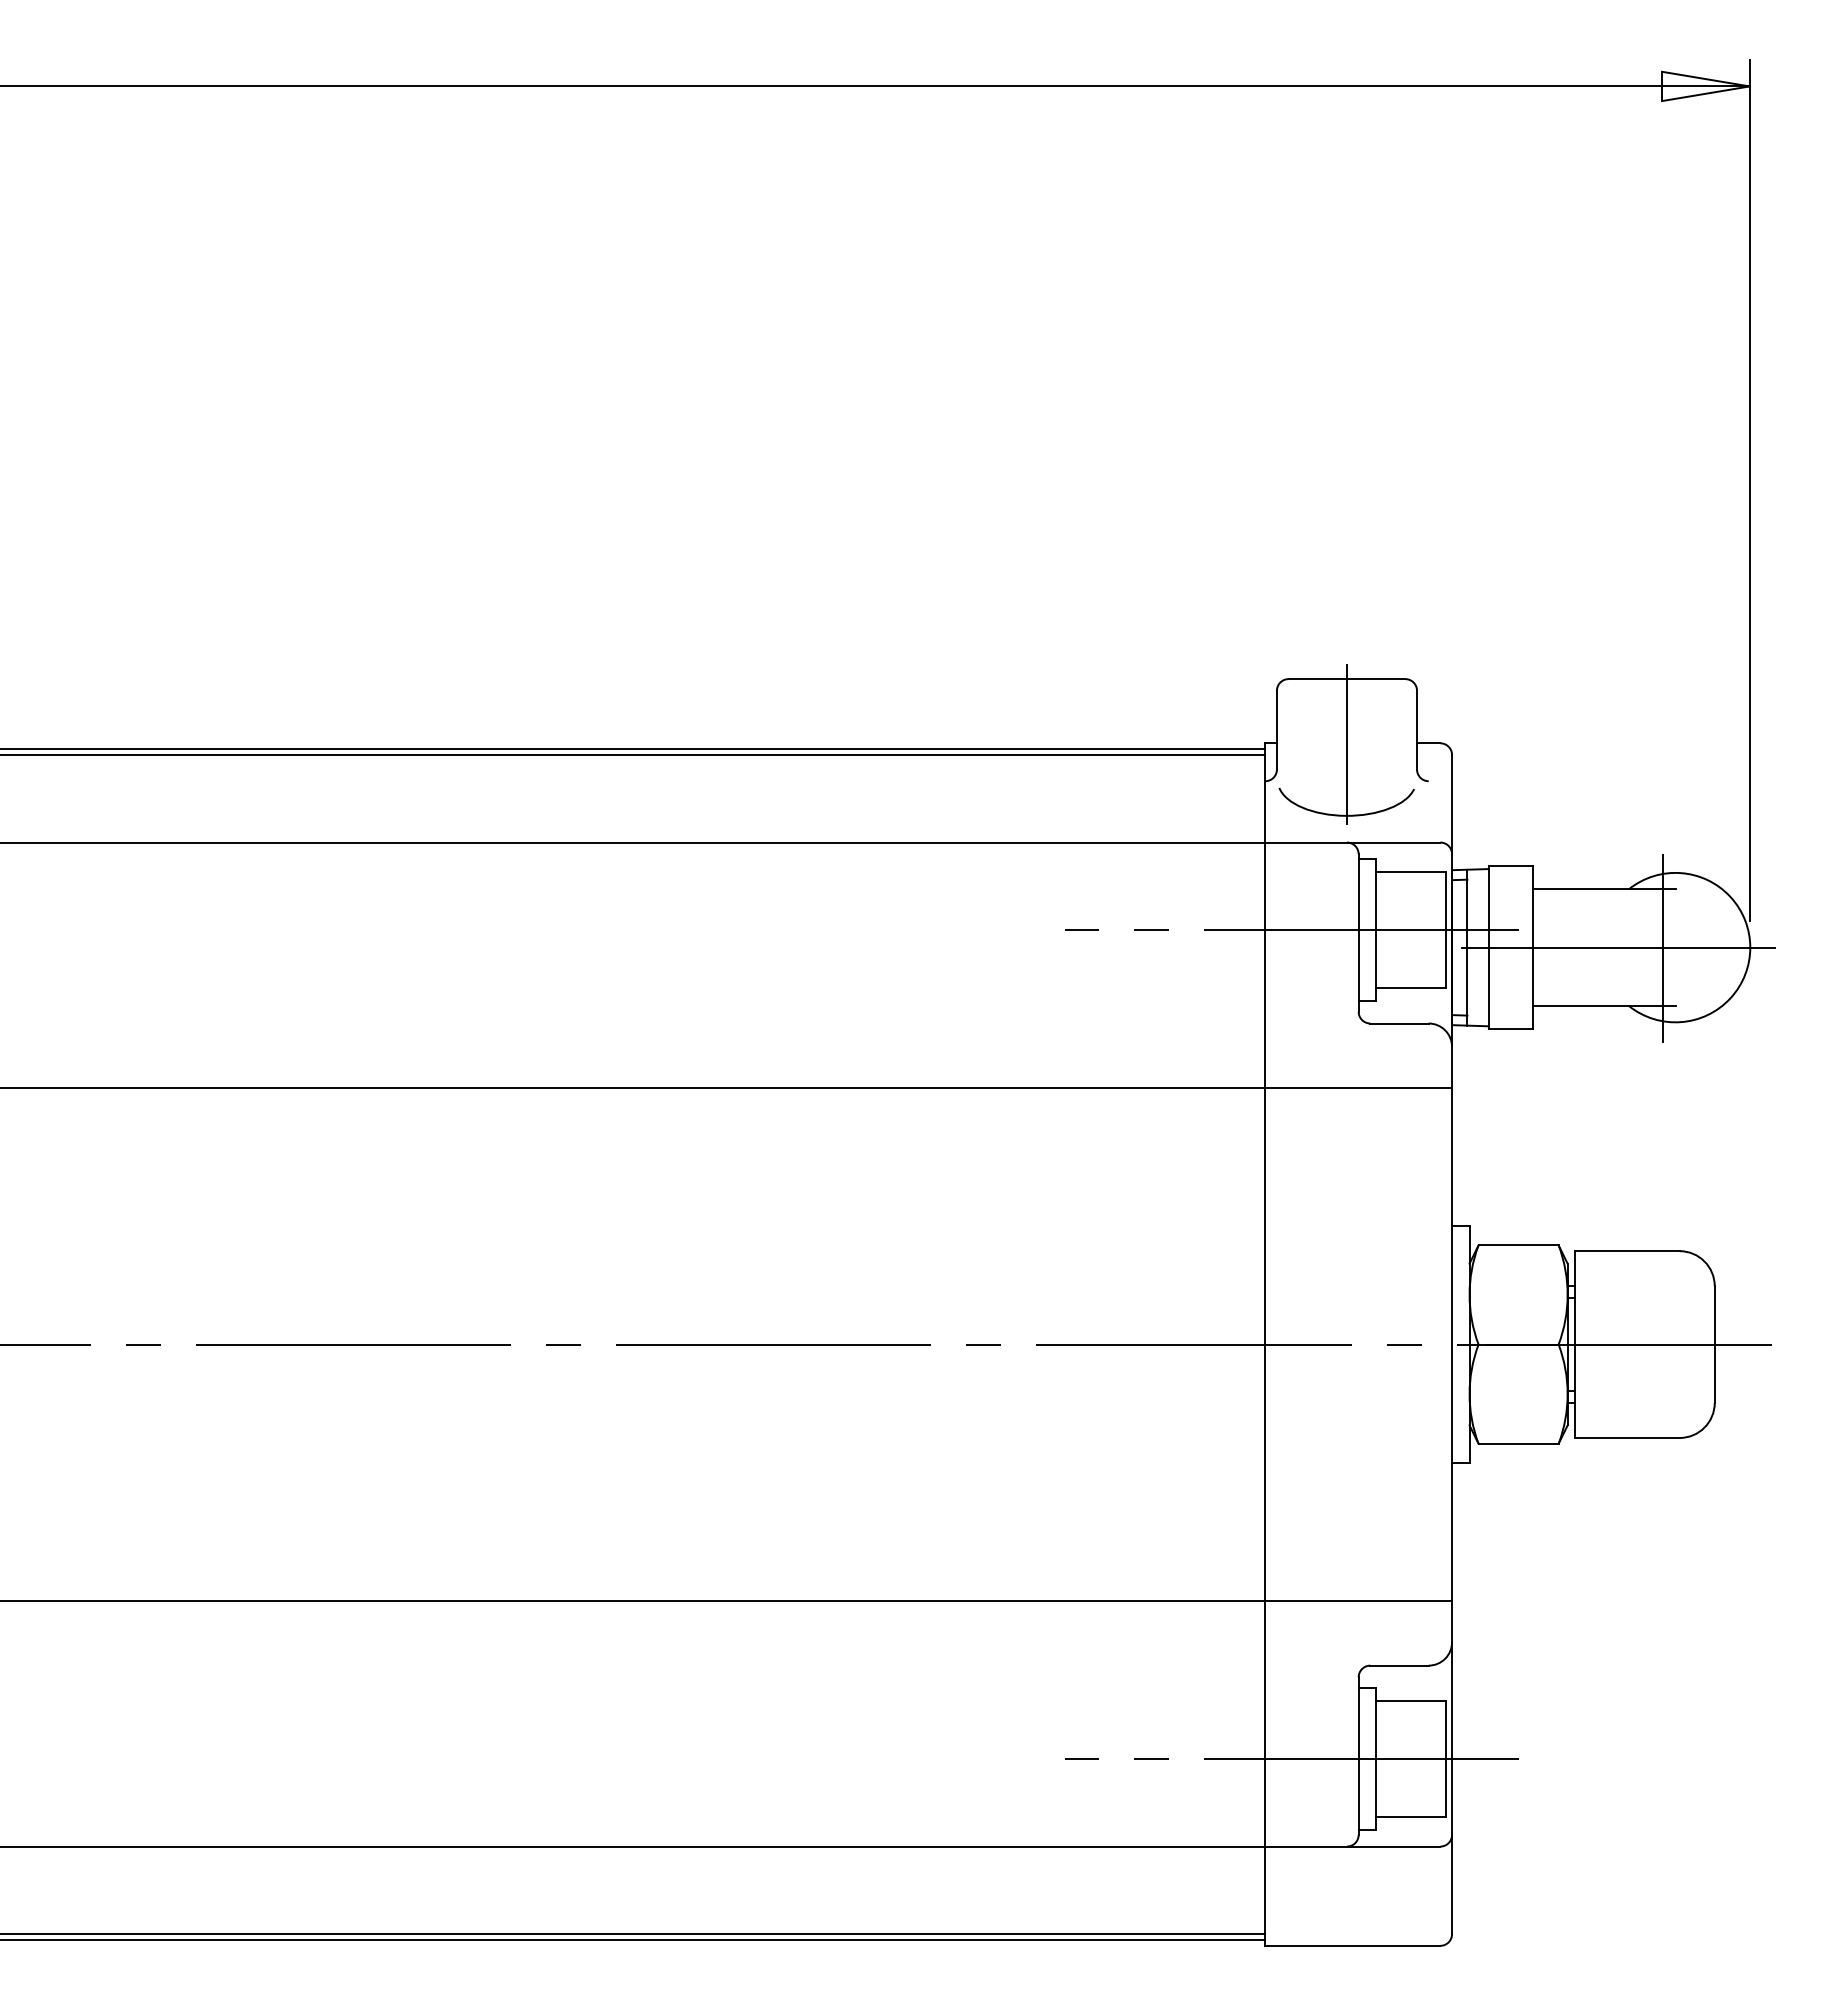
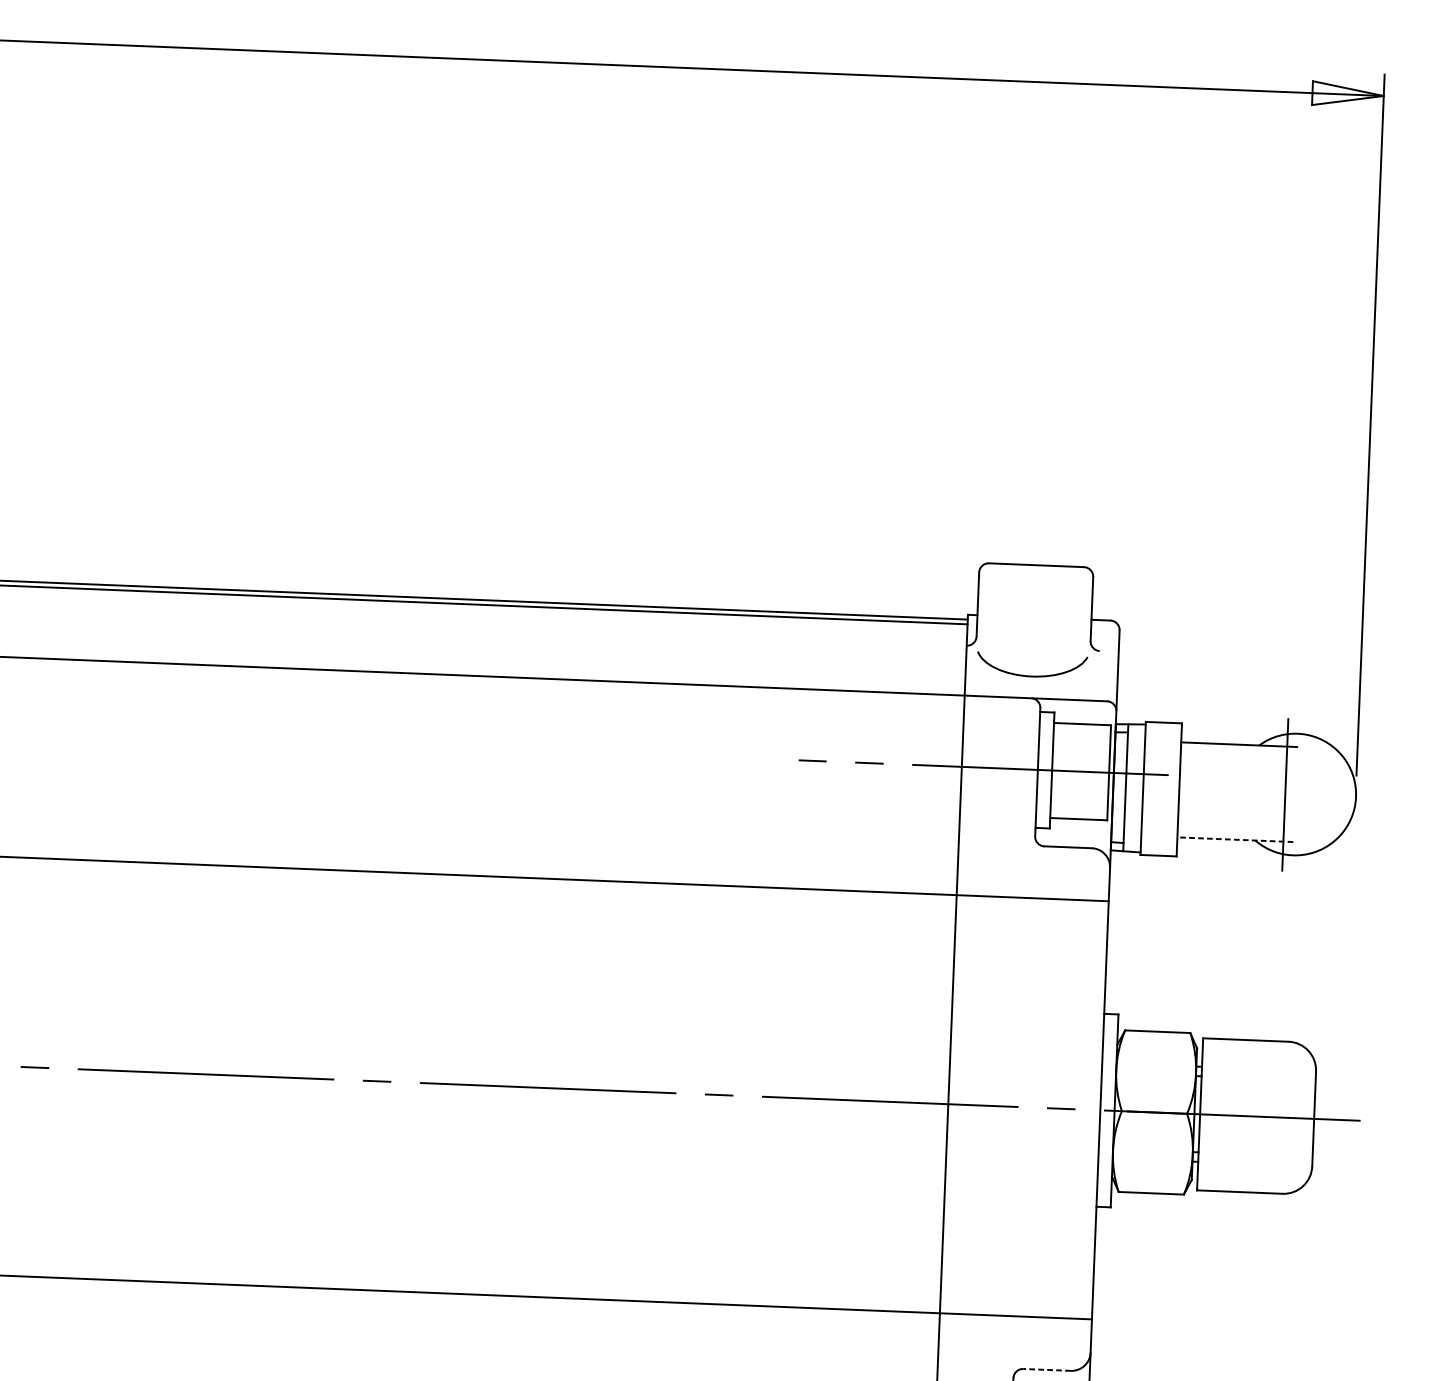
line: (1346, 744) -> (1034, 618), removed
line: (1614, 947) -> (1245, 792), removed
line: (1603, 1006) -> (1234, 840), solid -> dashed
line: (1399, 1665) -> (1047, 1369), solid -> dashed

